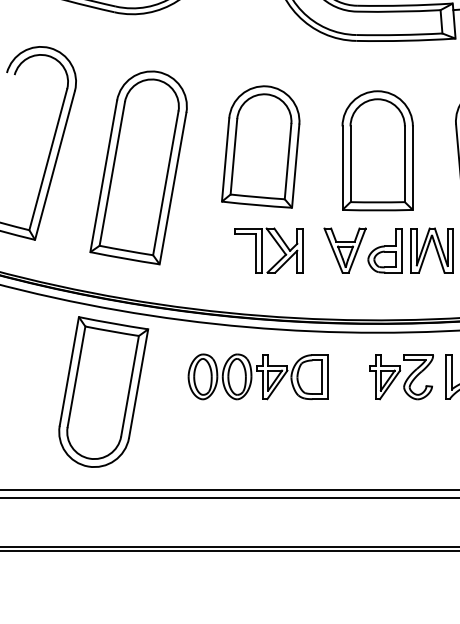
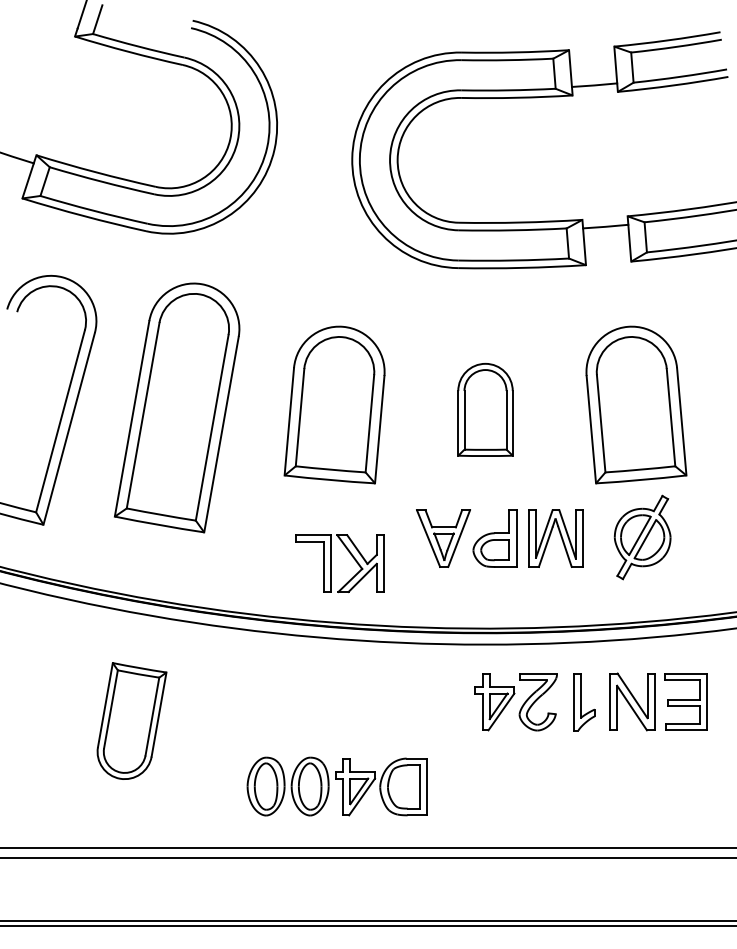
part: (377, 150) -> (485, 409), size x0.6
part: (138, 167) -> (177, 407), moved
part: (262, 250) -> (331, 563), moved
part: (257, 376) -> (336, 786), moved
part: (103, 391) -> (131, 720), size x0.6

